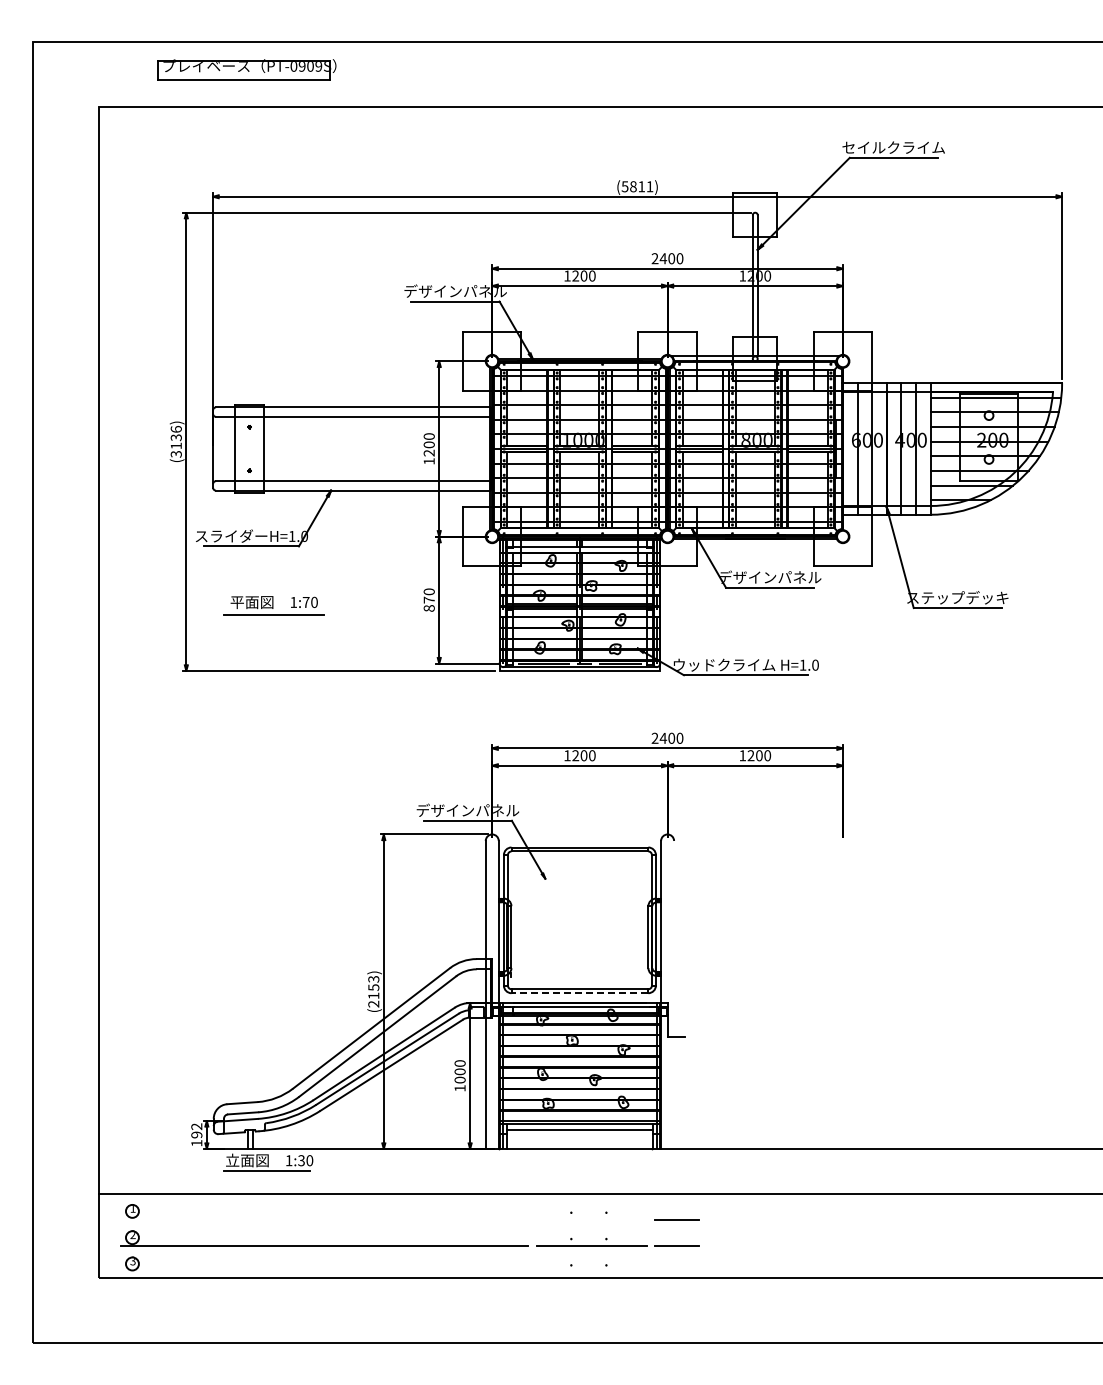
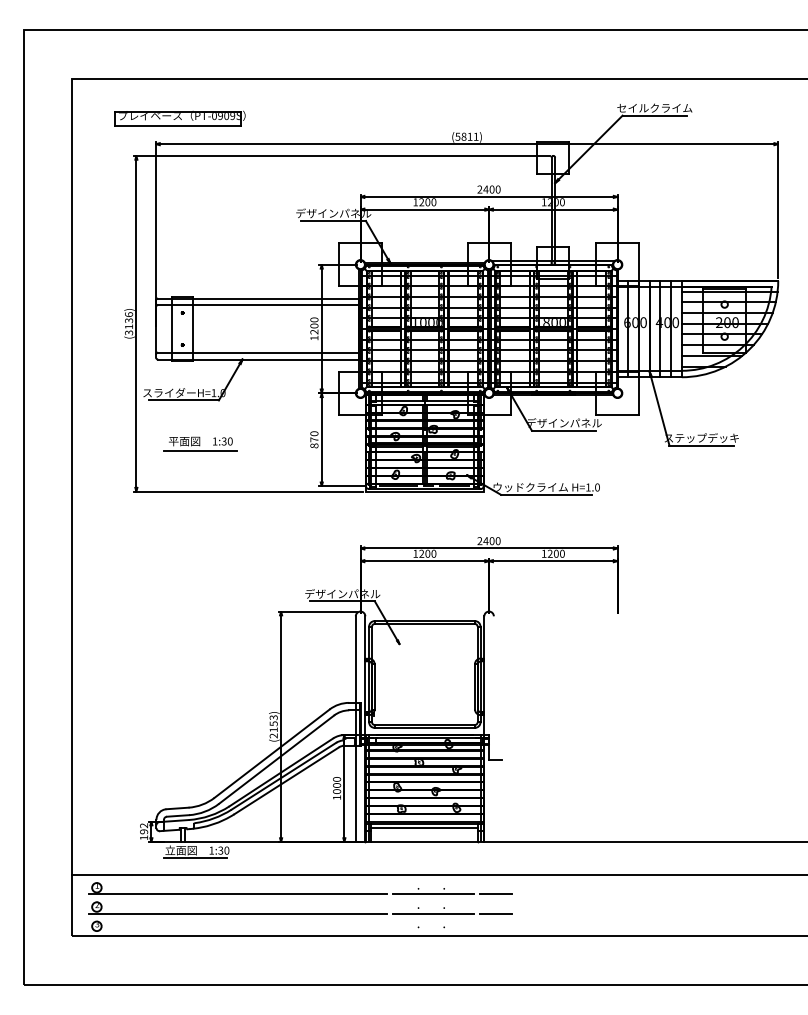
part: (246, 69) -> (179, 118), moved
text: (305, 601) -> (223, 440), 1:70 -> 1:30
line: (579, 993) -> (424, 728), dashed -> solid
line: (324, 1220) -> (237, 894), added
line: (591, 1220) -> (433, 894), added

